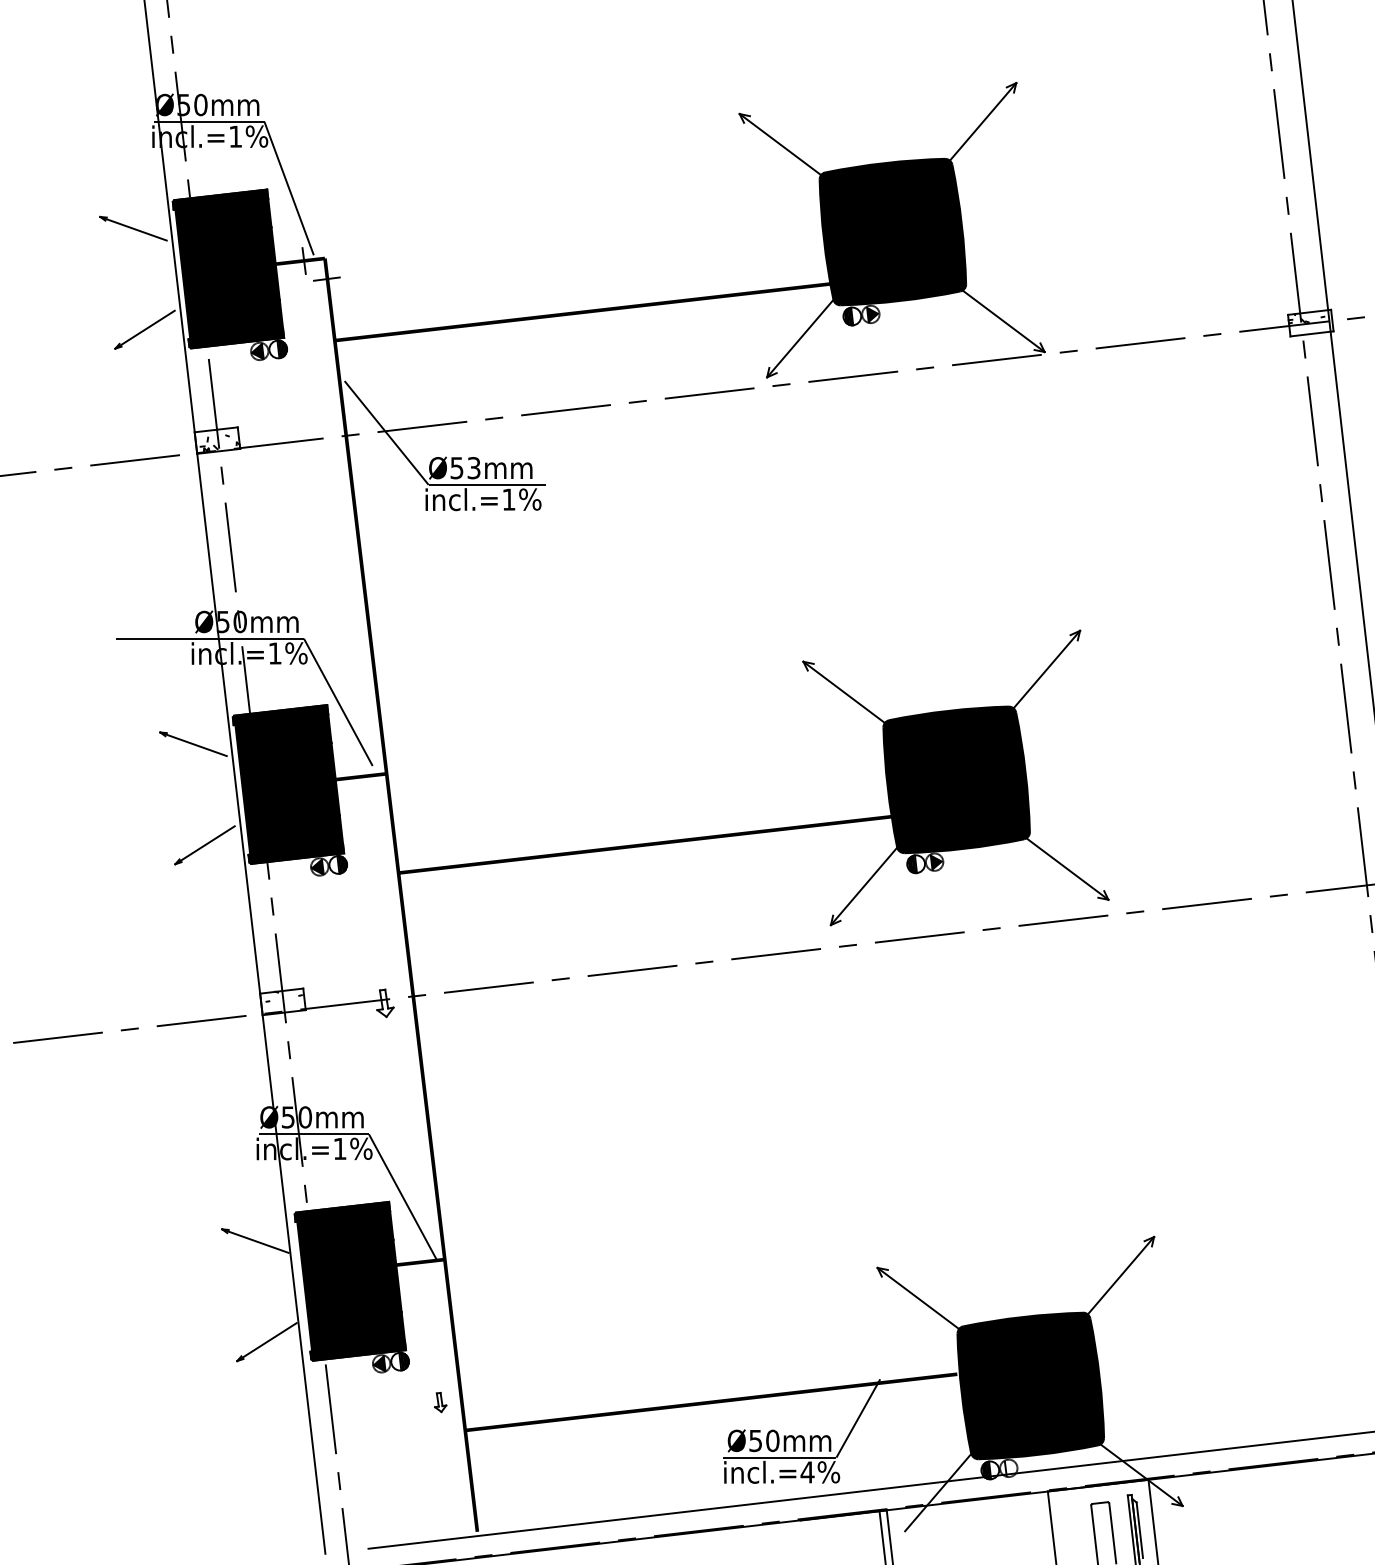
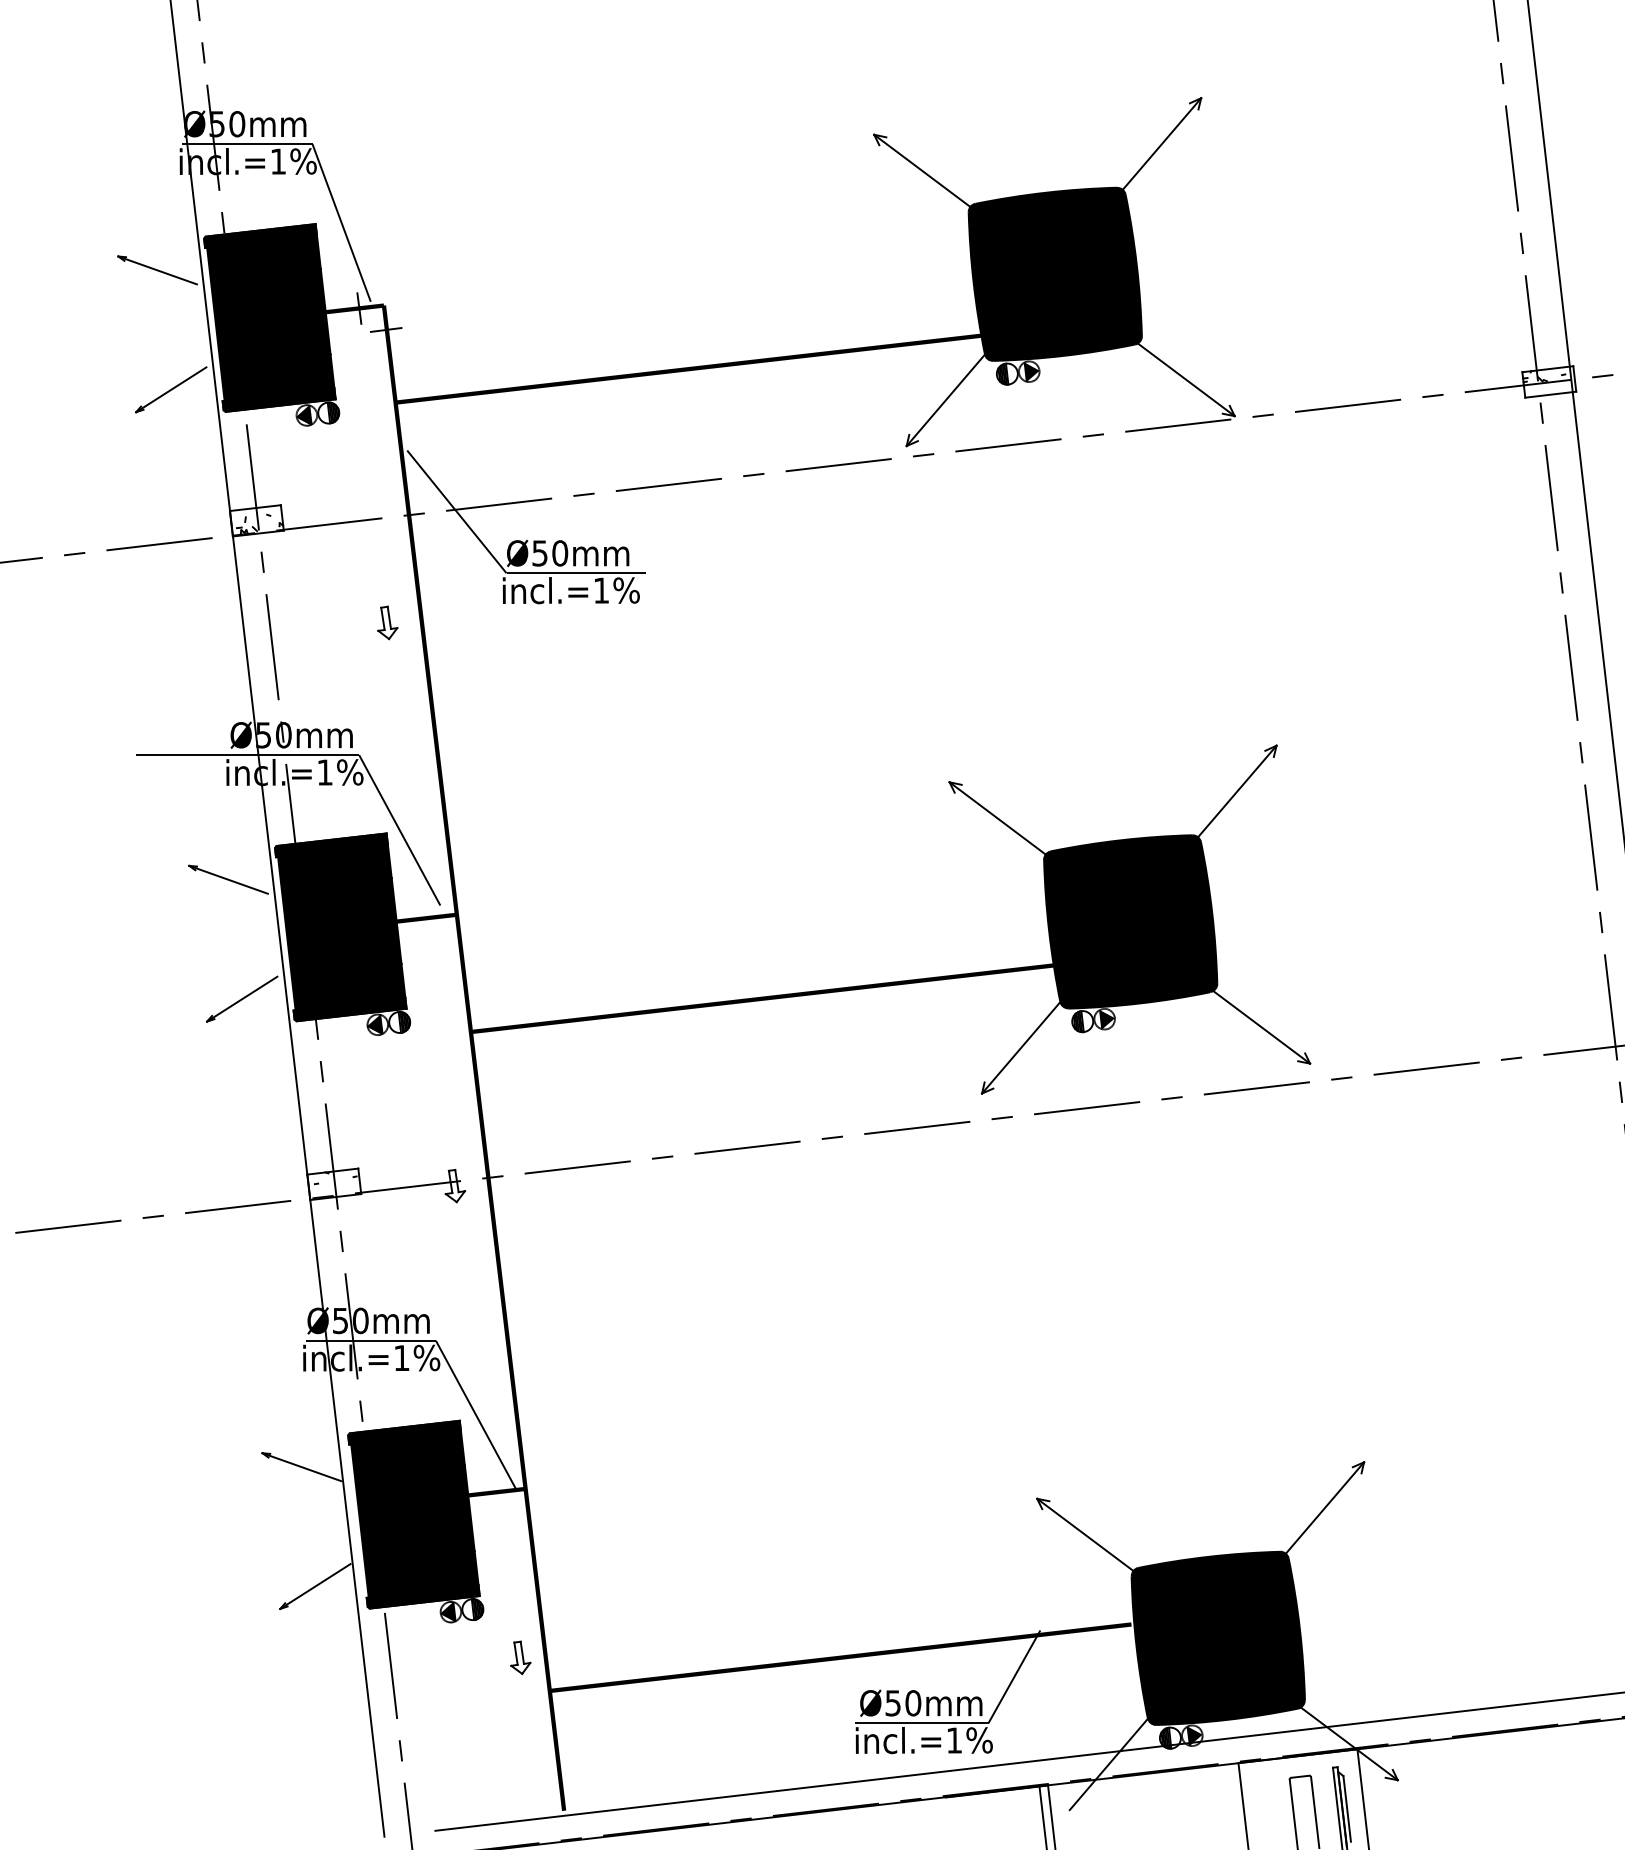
text: (473, 468) -> (559, 553), Ø53mm -> Ø50mm
part: (328, 526) -> (388, 622), added
part: (440, 1402) -> (520, 1657), size x1.43
fill: (1010, 1468) -> (1194, 1735), added
text: (807, 1472) -> (954, 1740), incl.=4%%% -> incl.=1%%%

